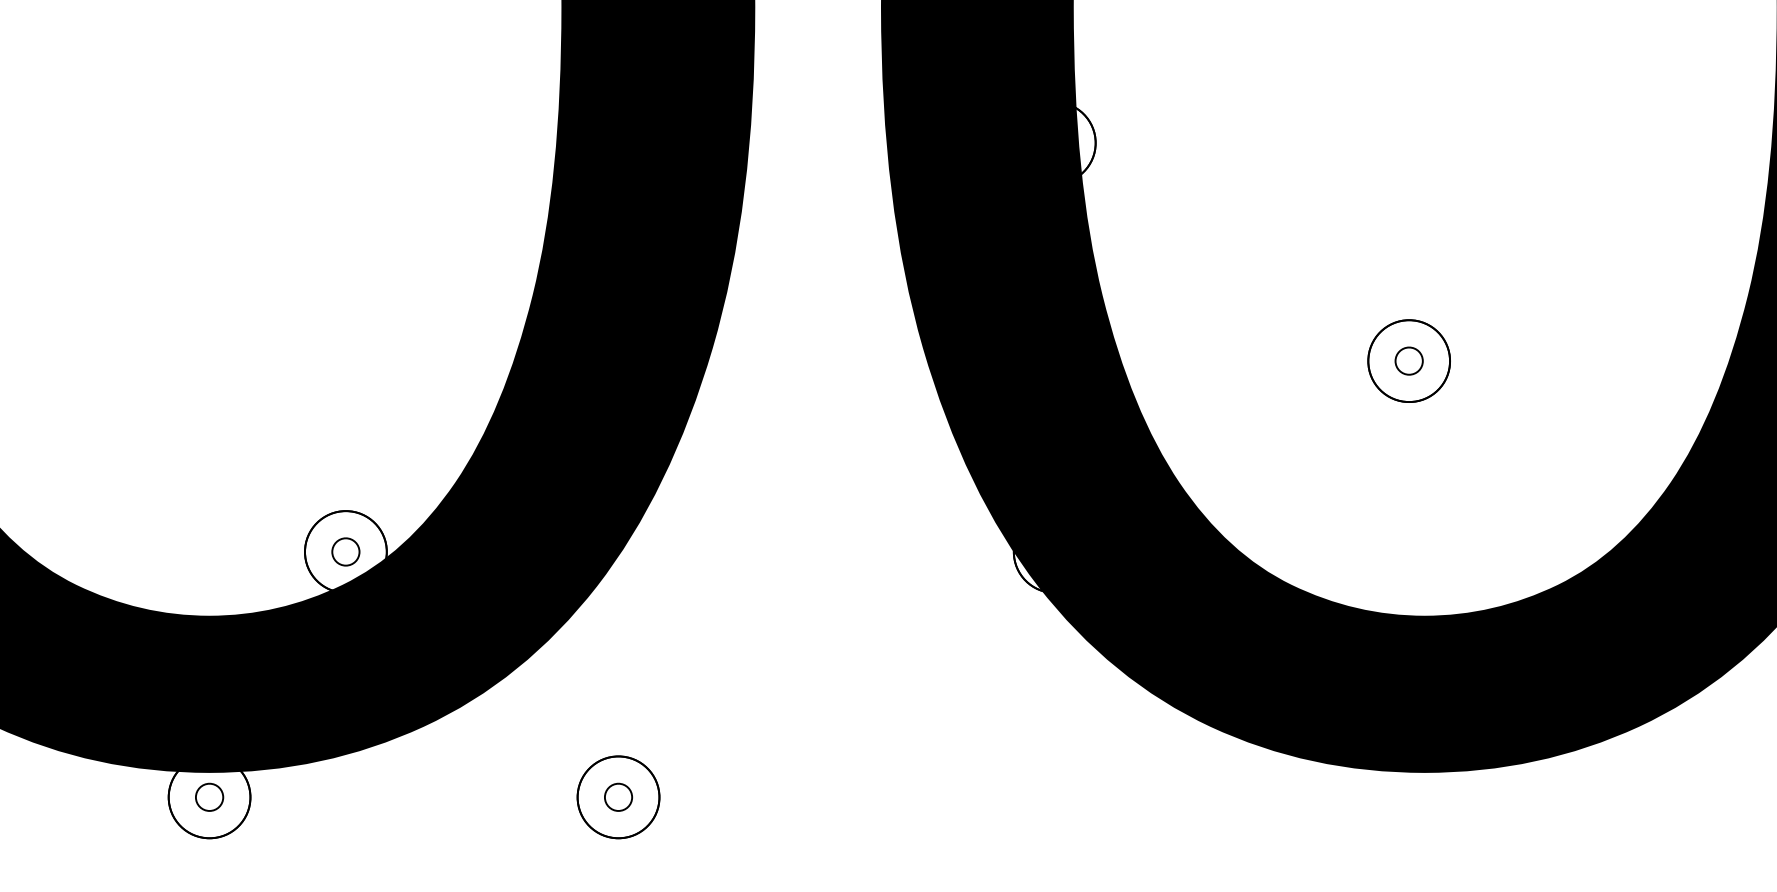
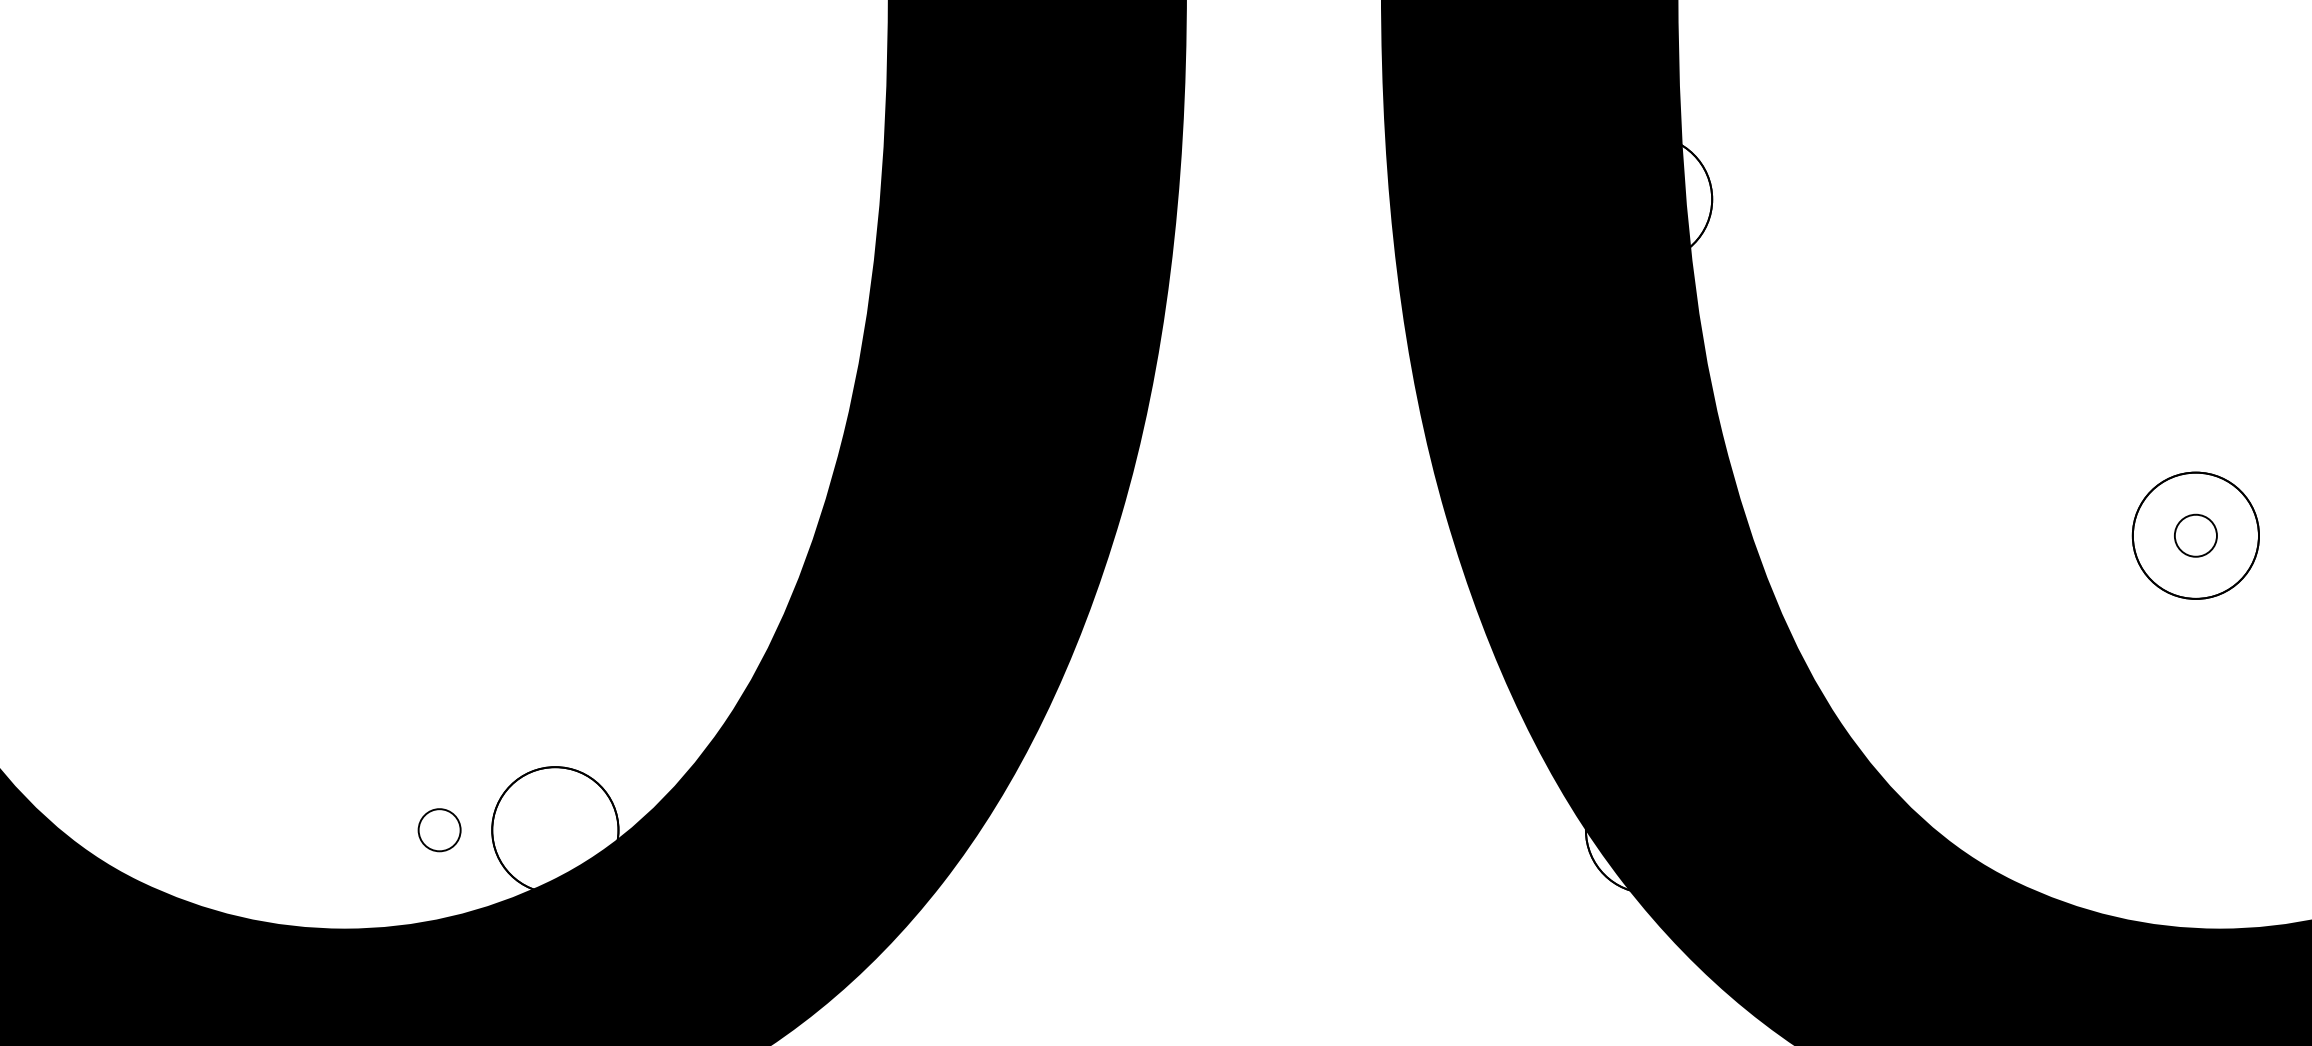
part: (345, 551) -> (439, 829), moved

